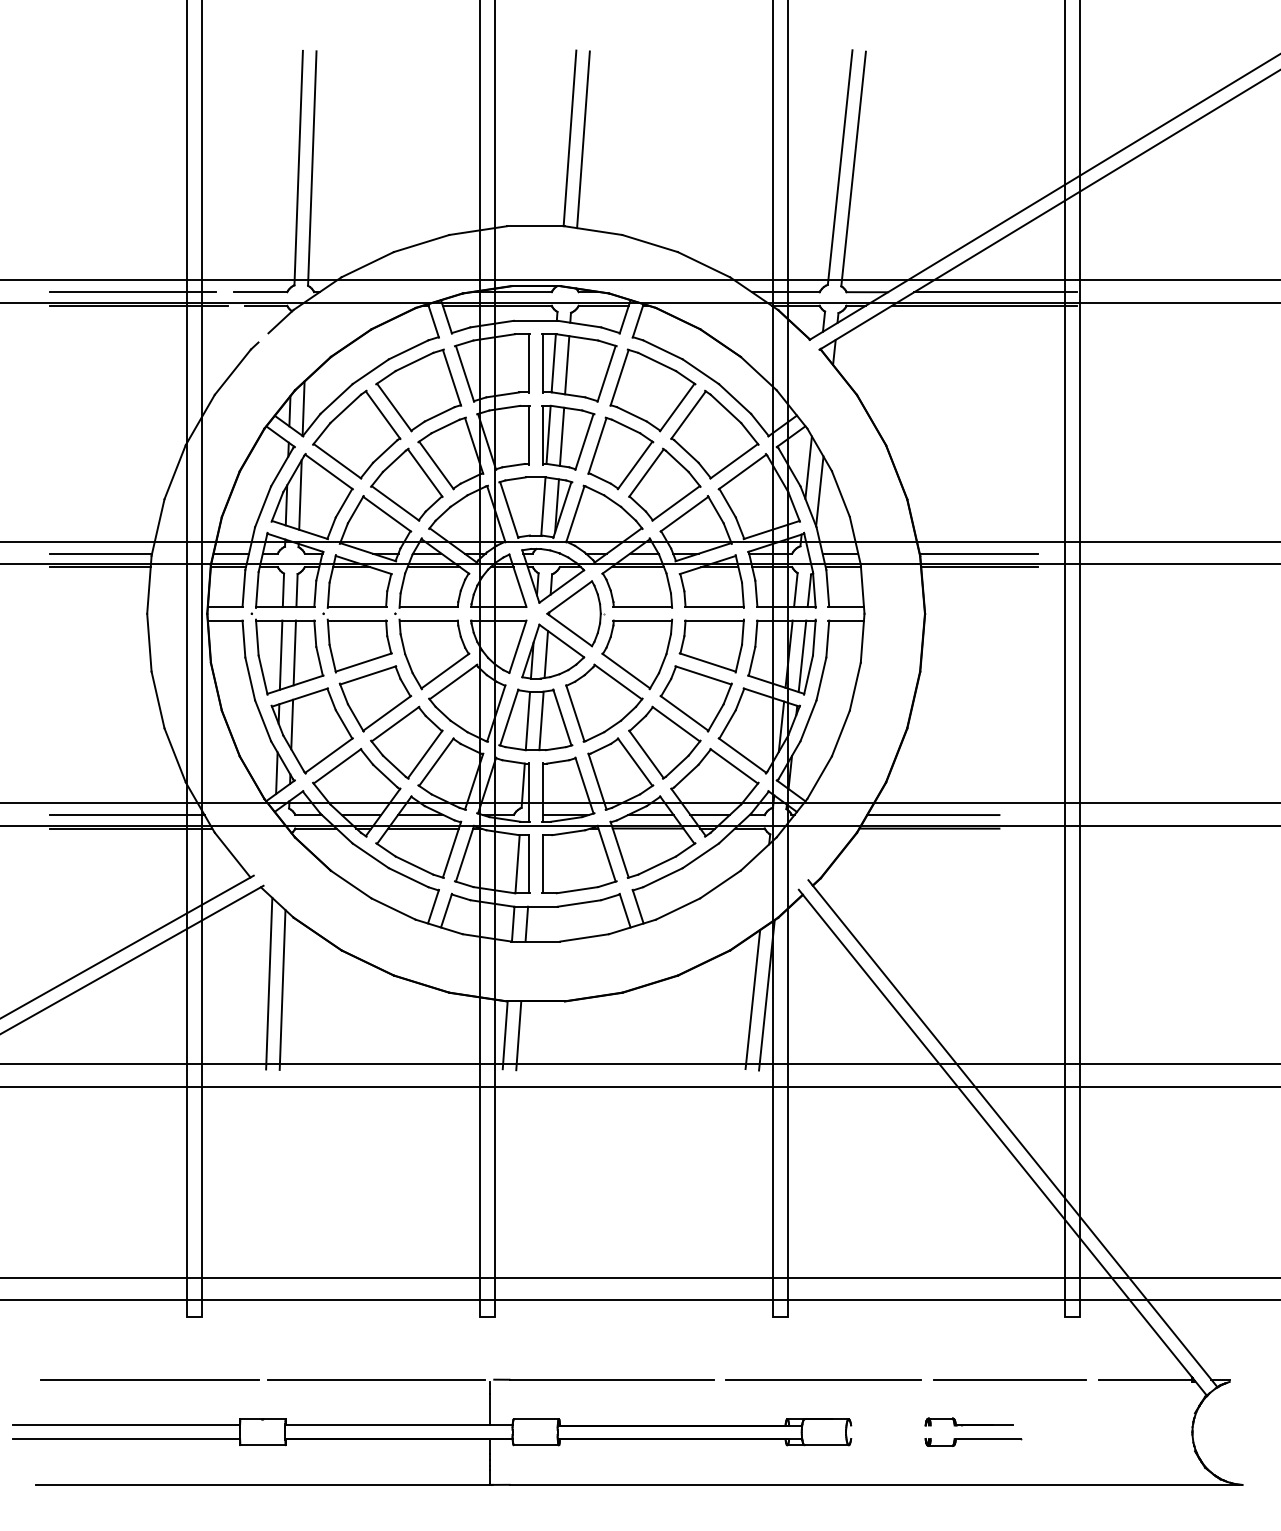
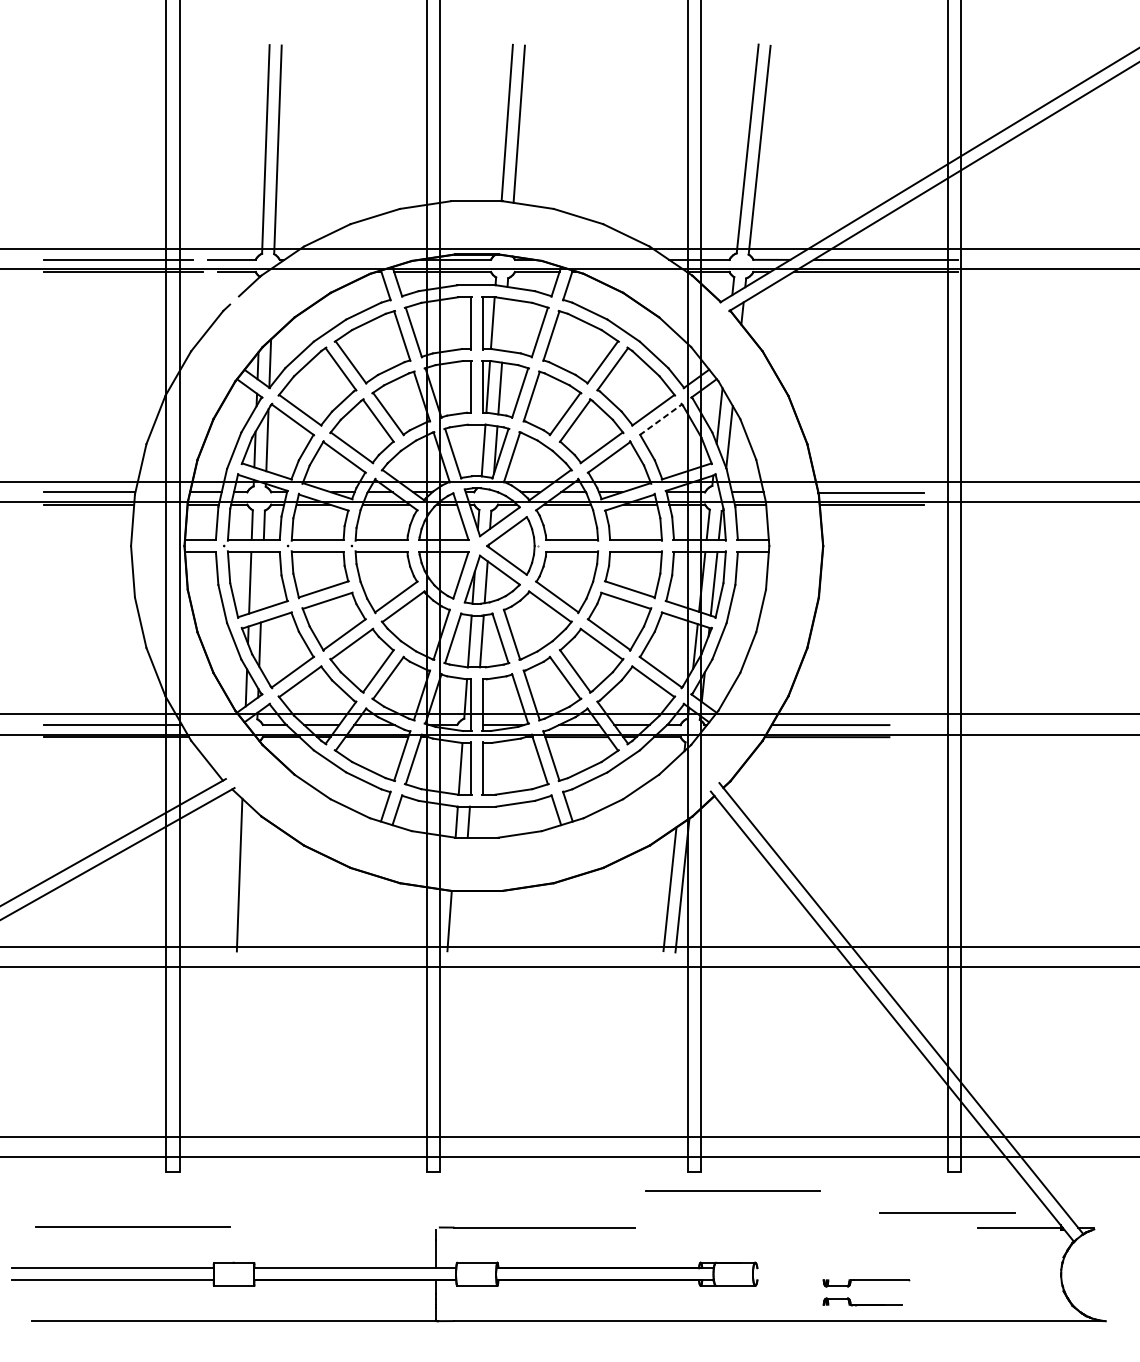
line: (567, 365) -> (505, 325), removed
line: (743, 471) -> (661, 419), solid -> dashed
line: (294, 652) -> (262, 580), removed
line: (282, 989) -> (251, 880), removed
line: (518, 1035) -> (461, 921), removed
line: (376, 1379) -> (335, 1227), removed
line: (823, 1379) -> (732, 1190), moved
line: (1009, 1379) -> (947, 1213), moved
part: (968, 1421) -> (861, 1301), moved

